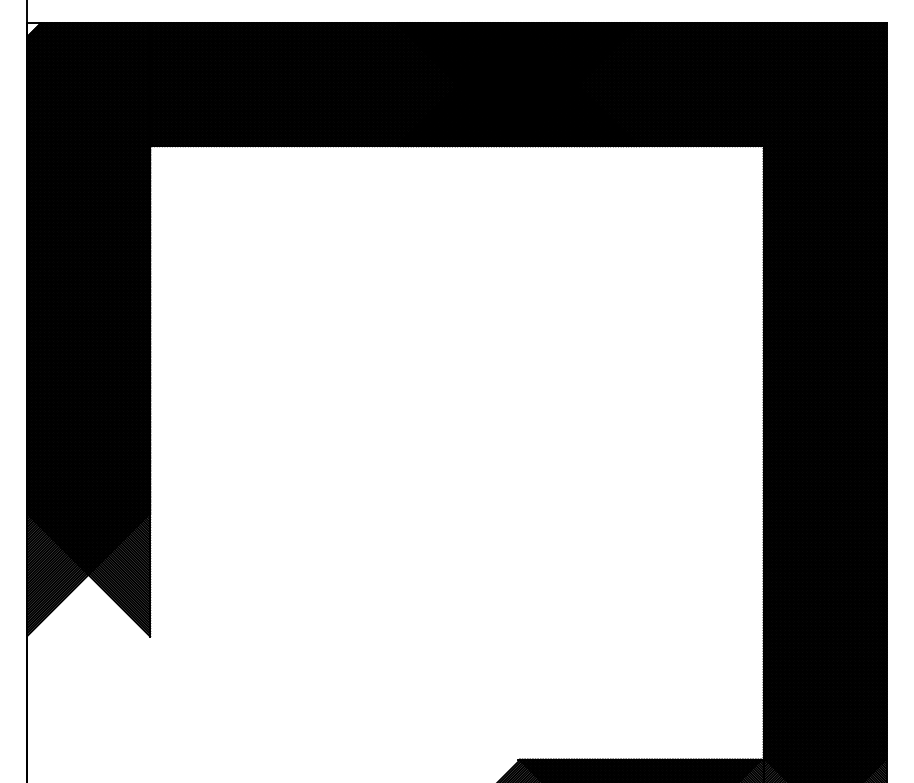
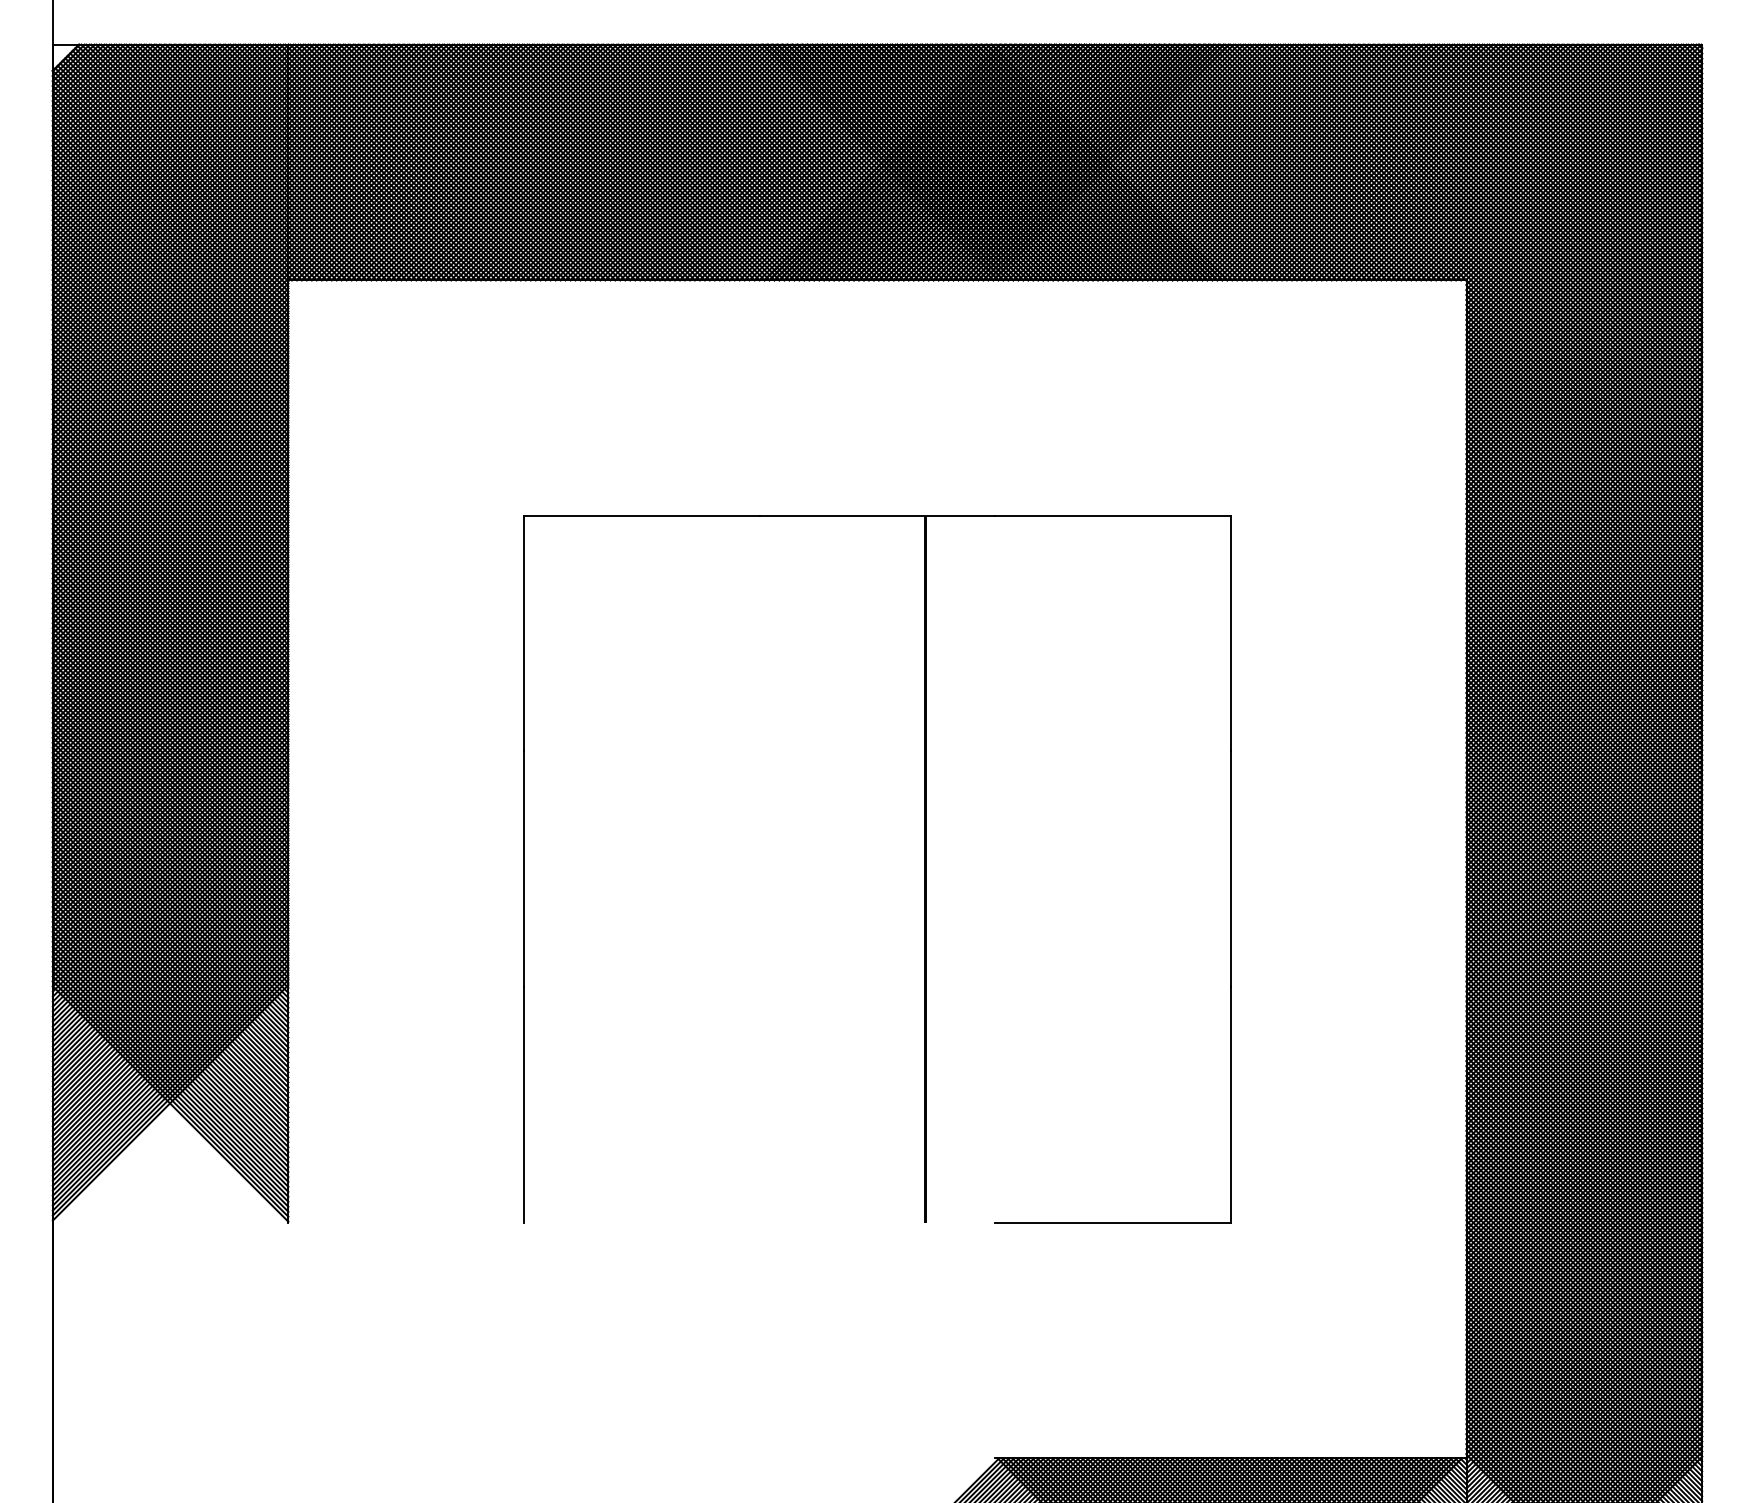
part: (481, 452) -> (924, 868), added

